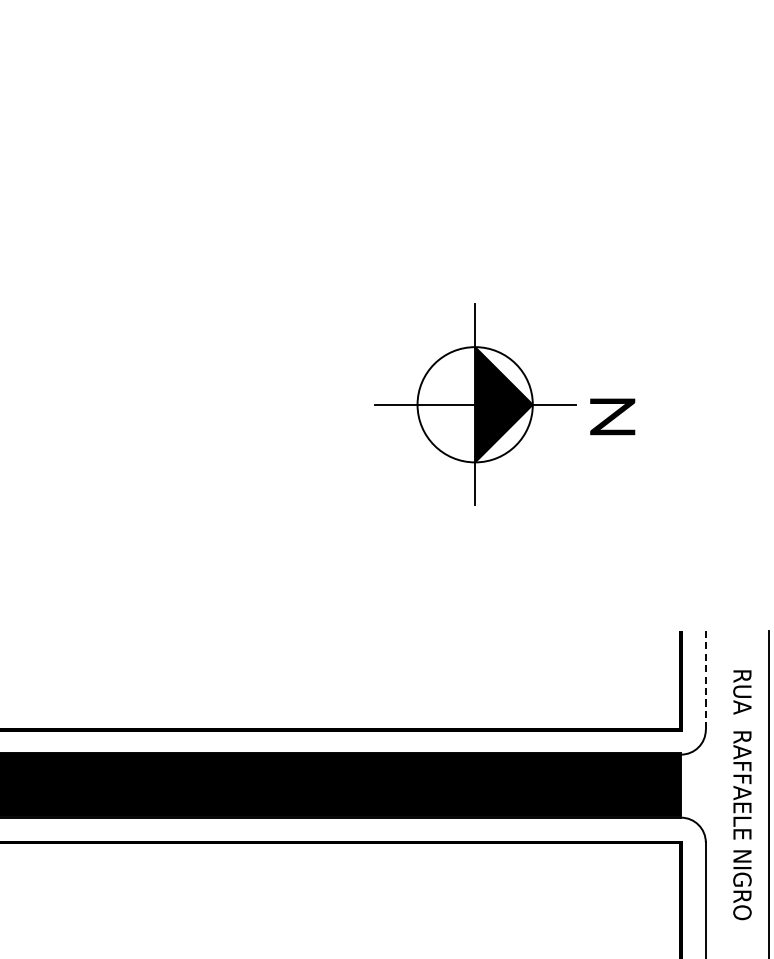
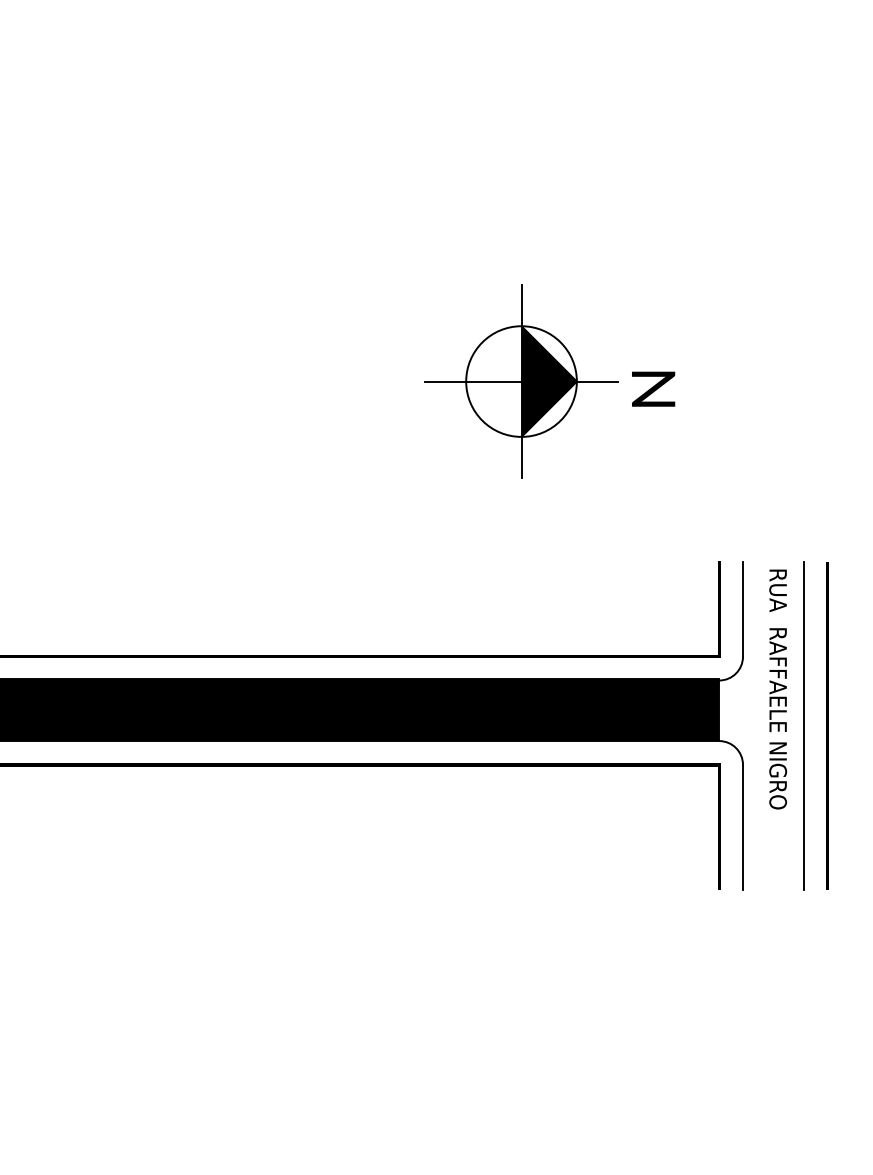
part: (475, 404) -> (521, 381), moved
text: (612, 416) -> (653, 388), moved
line: (706, 680) -> (743, 609), dashed -> solid
text: (742, 795) -> (778, 689), moved

